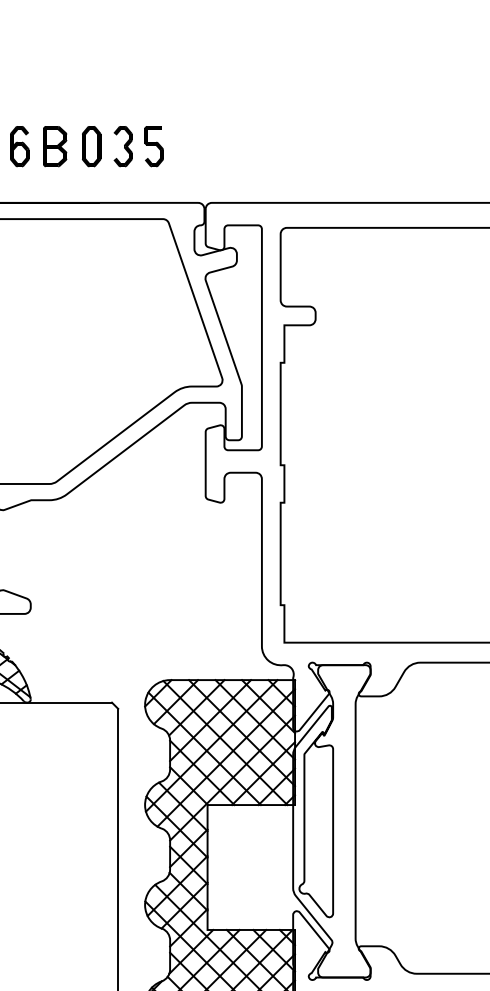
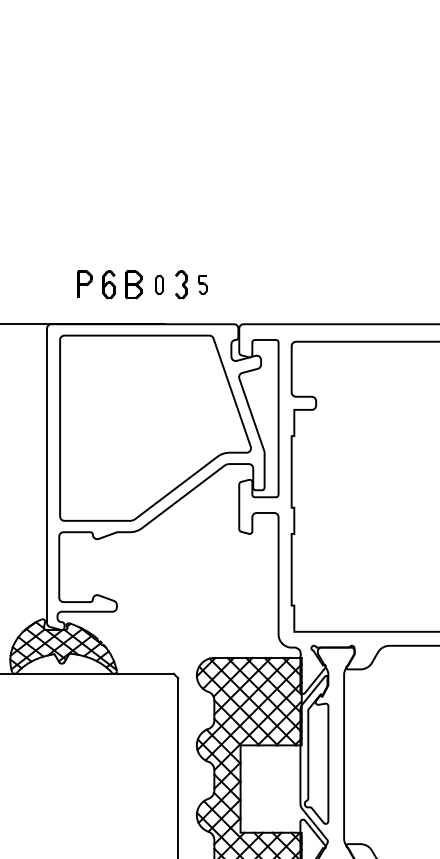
part: (91, 146) -> (159, 284), size x0.7
part: (153, 146) -> (202, 284), size x0.7

